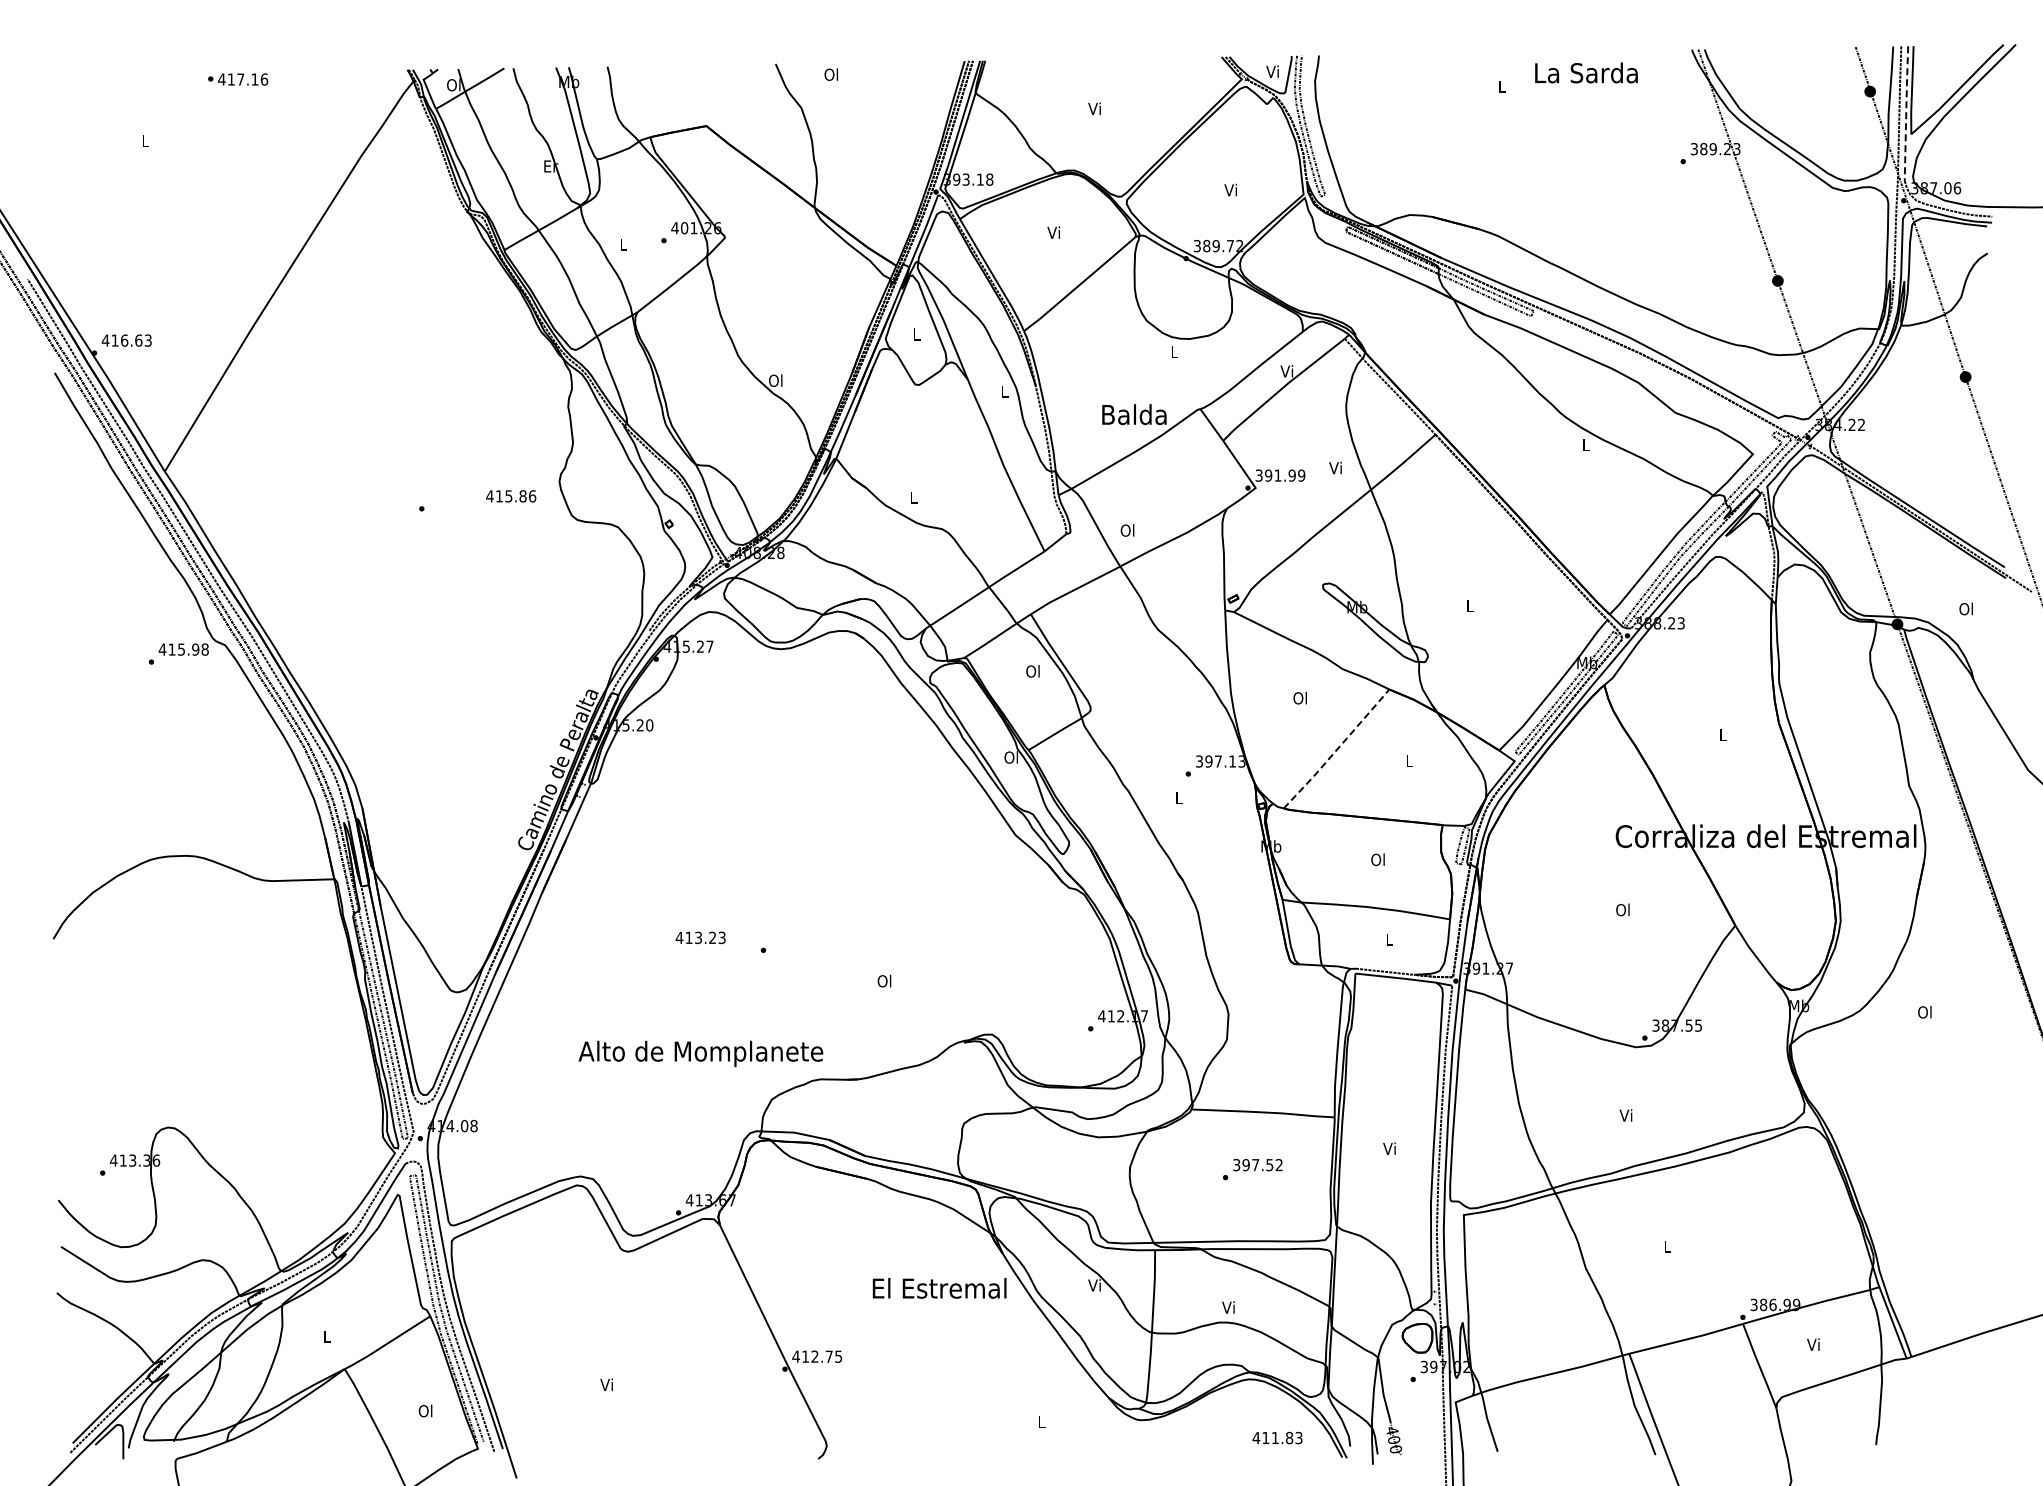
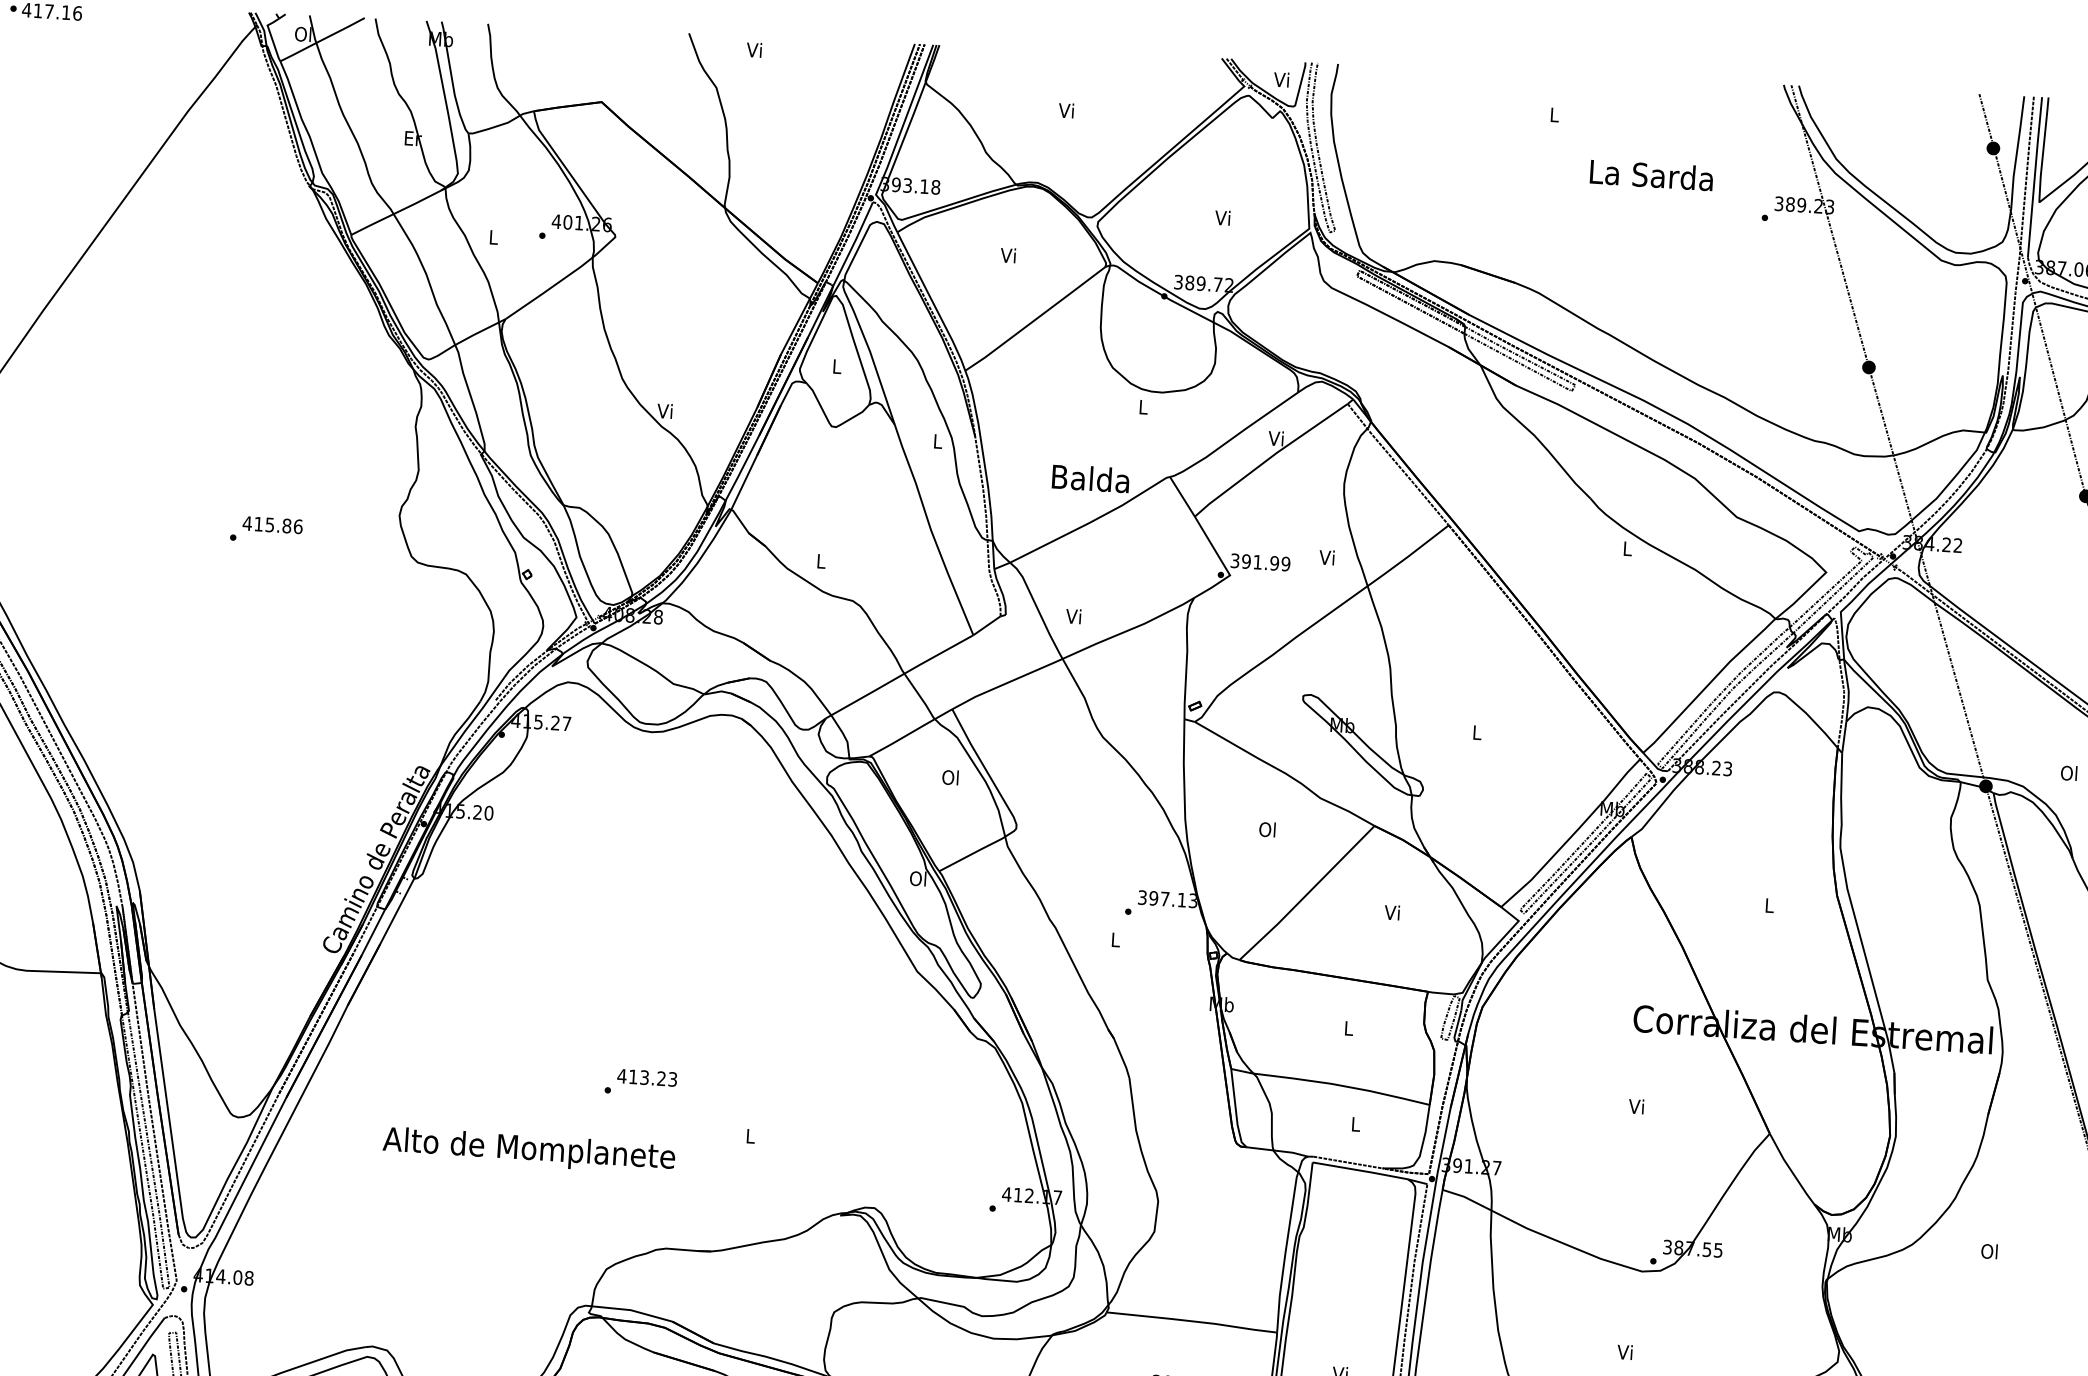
text: (1586, 72) -> (1651, 174), moved
text: (831, 74) -> (754, 49), Ol -> Vi
line: (1906, 113) -> (2035, 177), dashed -> solid
text: (775, 380) -> (664, 411), Ol -> Vi
text: (511, 496) -> (273, 525), moved
text: (1127, 530) -> (1073, 616), Ol -> Vi
line: (1337, 749) -> (1308, 893), dashed -> solid
text: (1408, 760) -> (1392, 912), L -> Vi
text: (1377, 859) -> (1347, 1027), Ol -> L
text: (1622, 909) -> (1636, 1106), Ol -> Vi
text: (700, 937) -> (647, 1077), moved
text: (884, 980) -> (750, 1135), Ol -> L
text: (700, 1053) -> (528, 1150), moved

